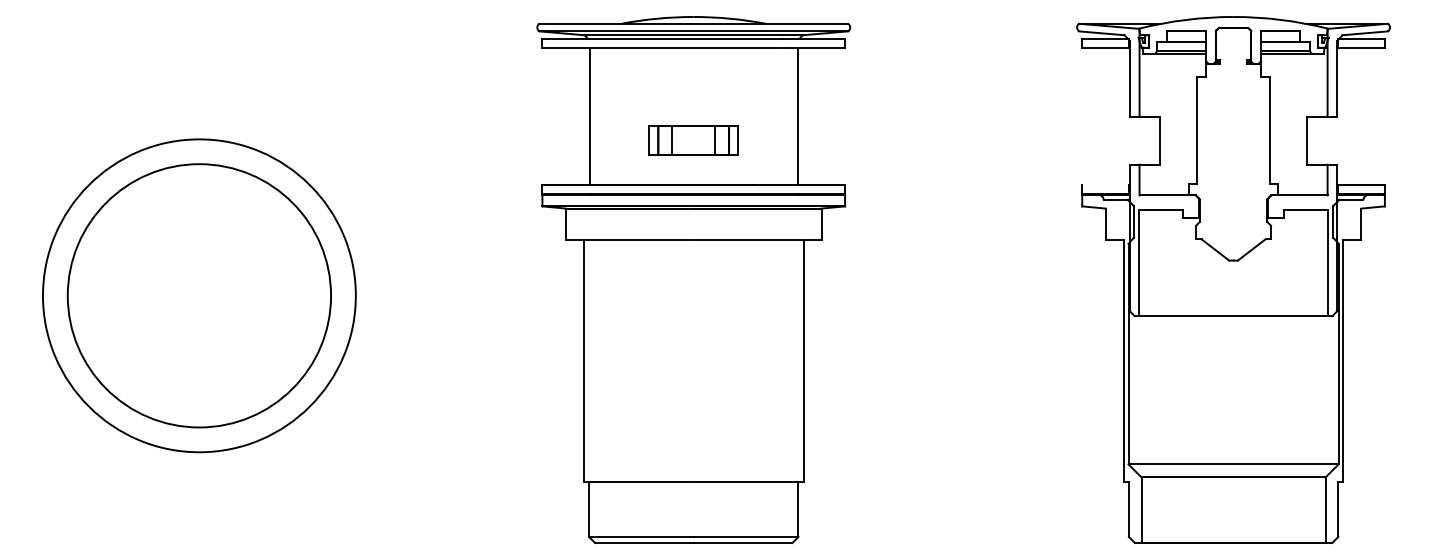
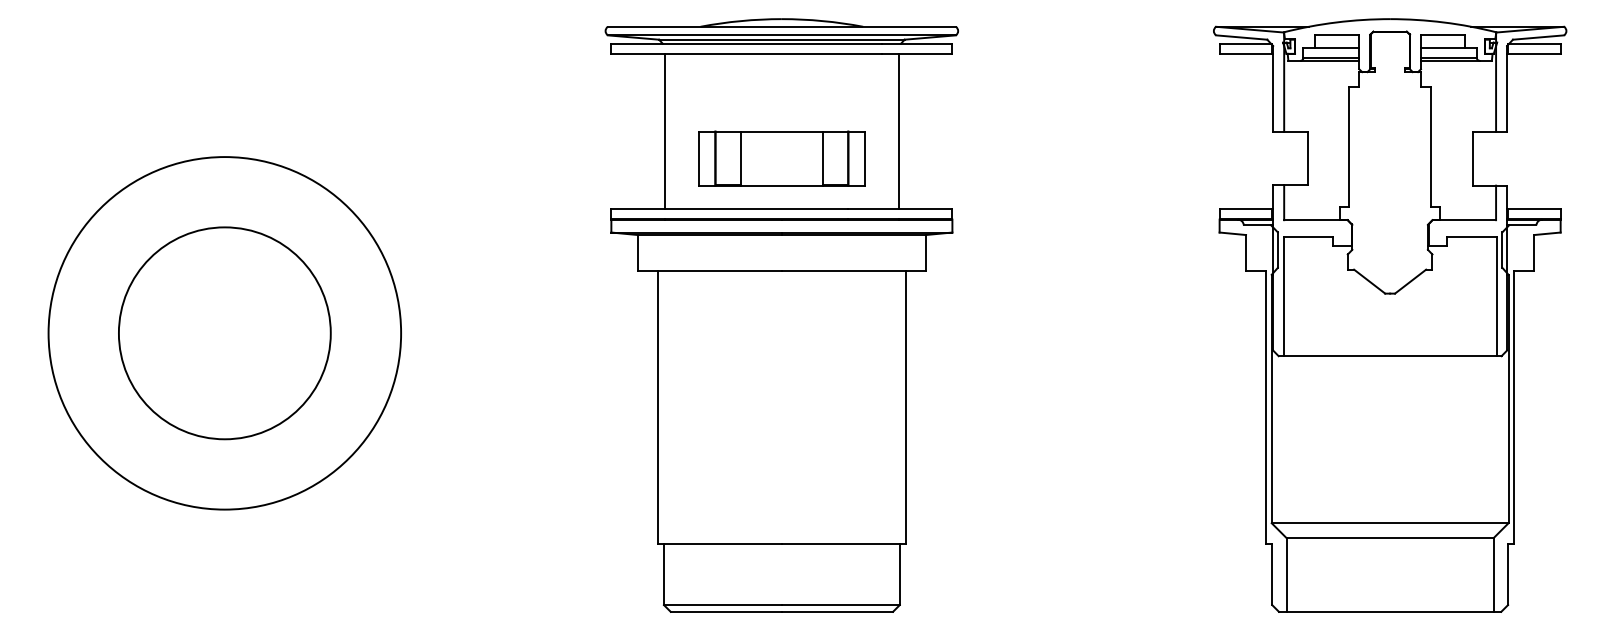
part: (693, 140) -> (781, 158), size x1.67
line: (1105, 185) -> (1245, 209), added
circle: (199, 295) -> (224, 332), size x0.71

